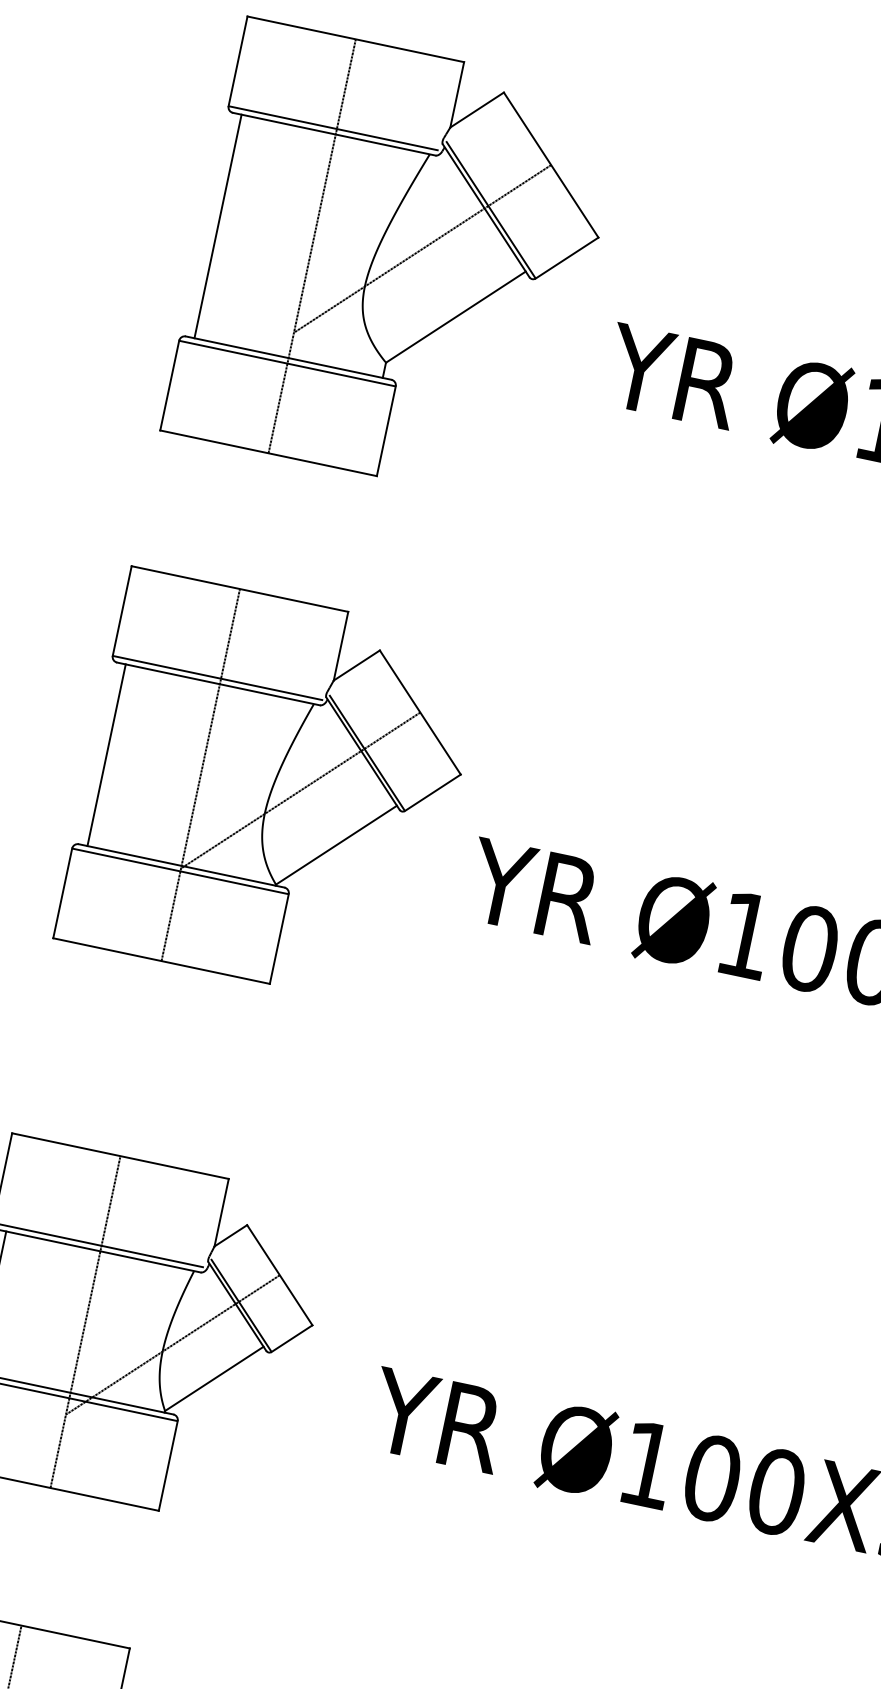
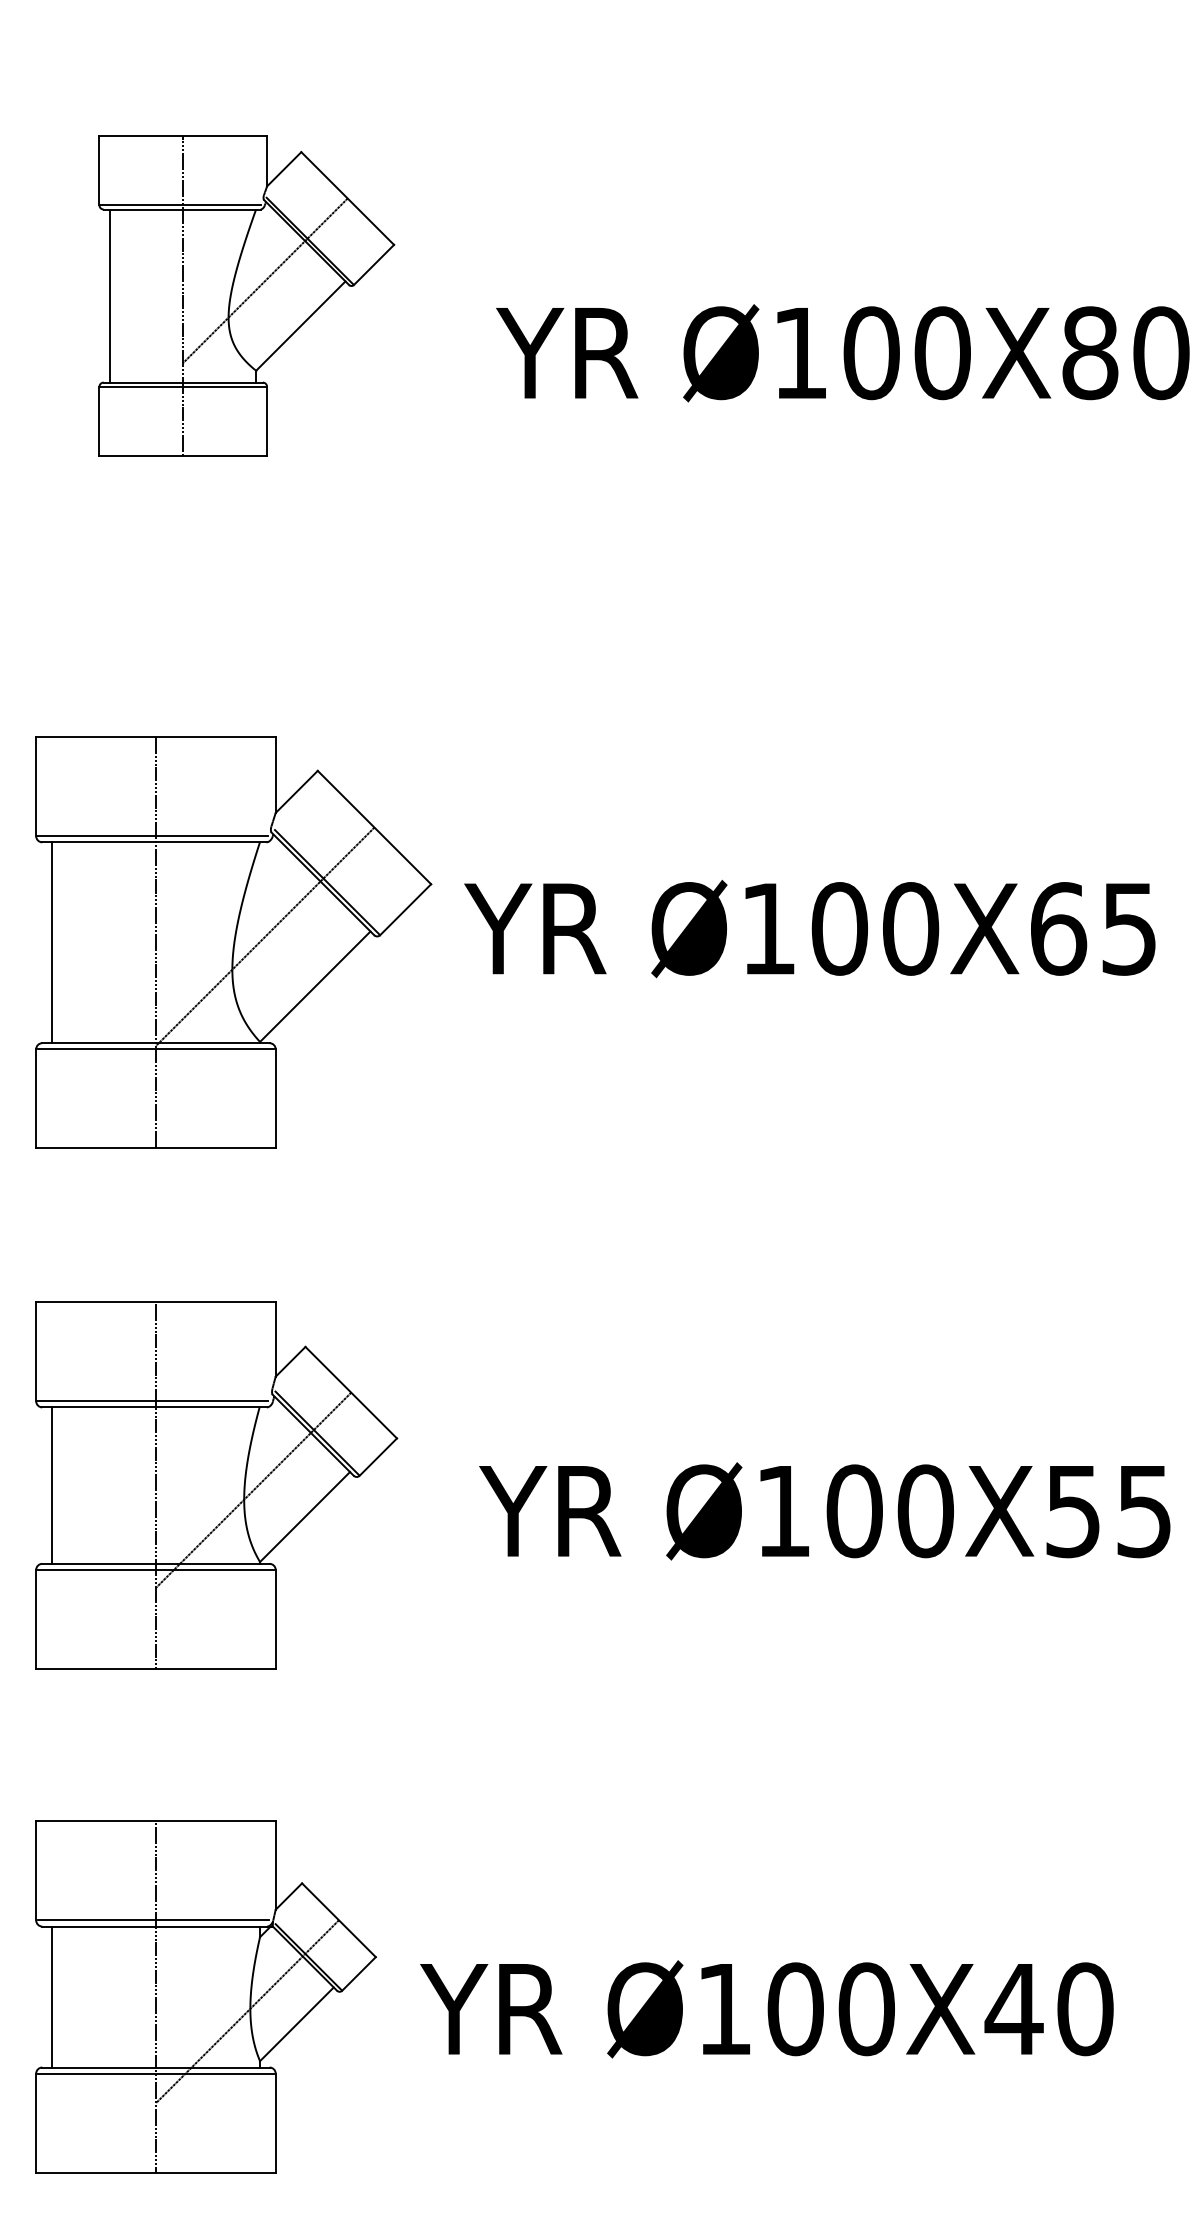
part: (394, 263) -> (246, 295), size x0.7
part: (270, 789) -> (233, 942), moved

